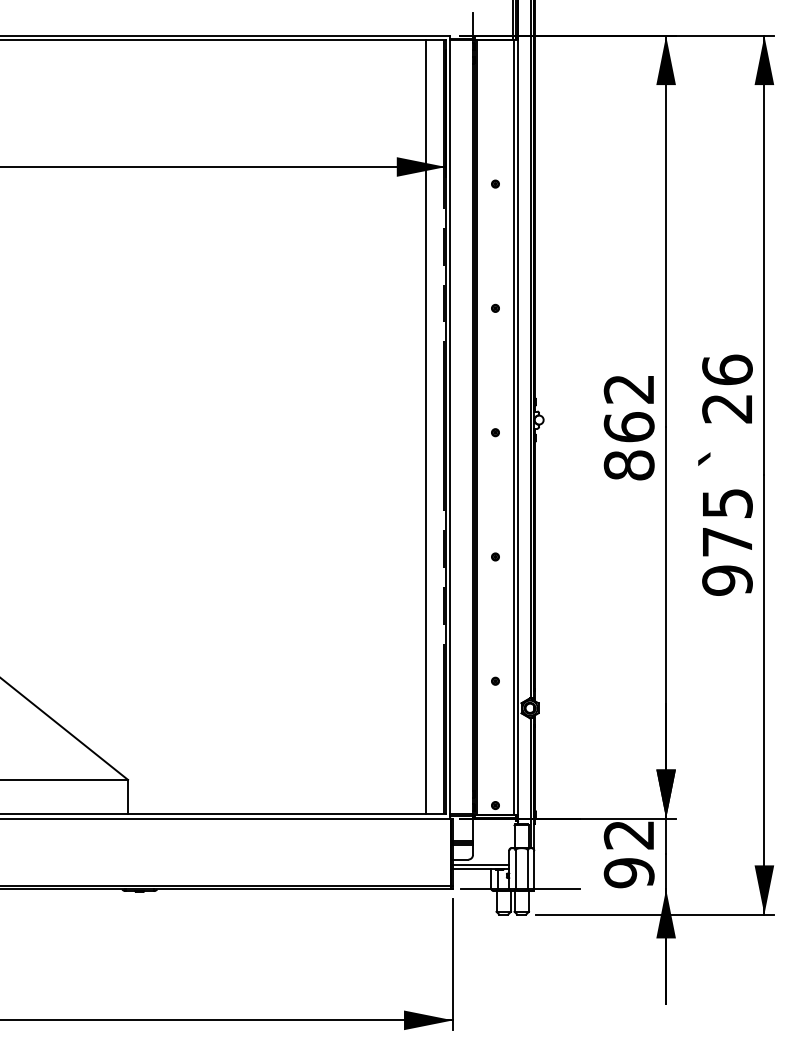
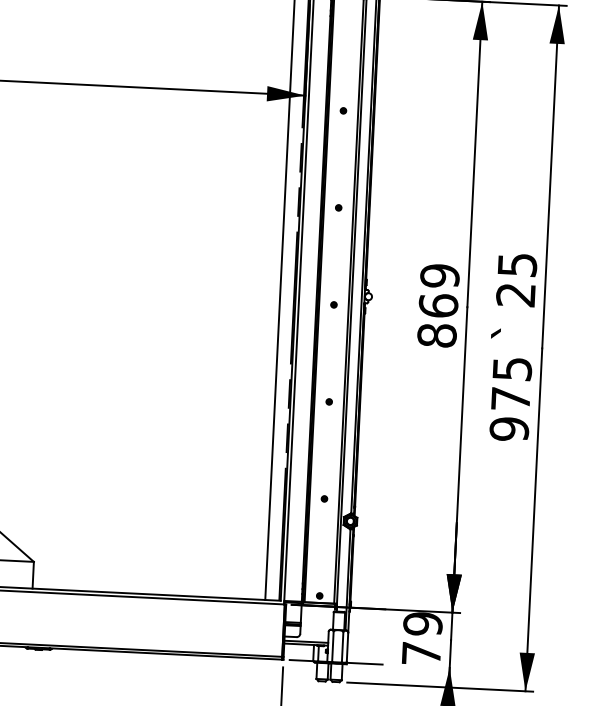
text: (727, 369) -> (517, 264), 26 -> 25
text: (628, 389) -> (439, 276), 862 -> 869
text: (628, 854) -> (421, 639), 92 -> 79

